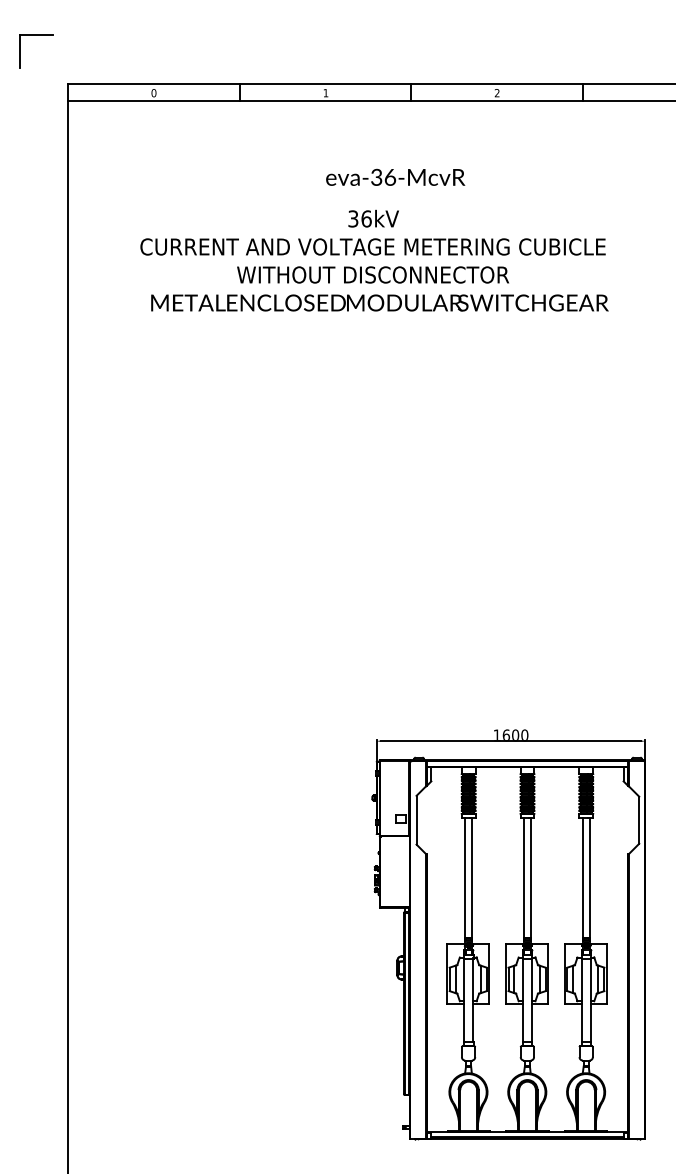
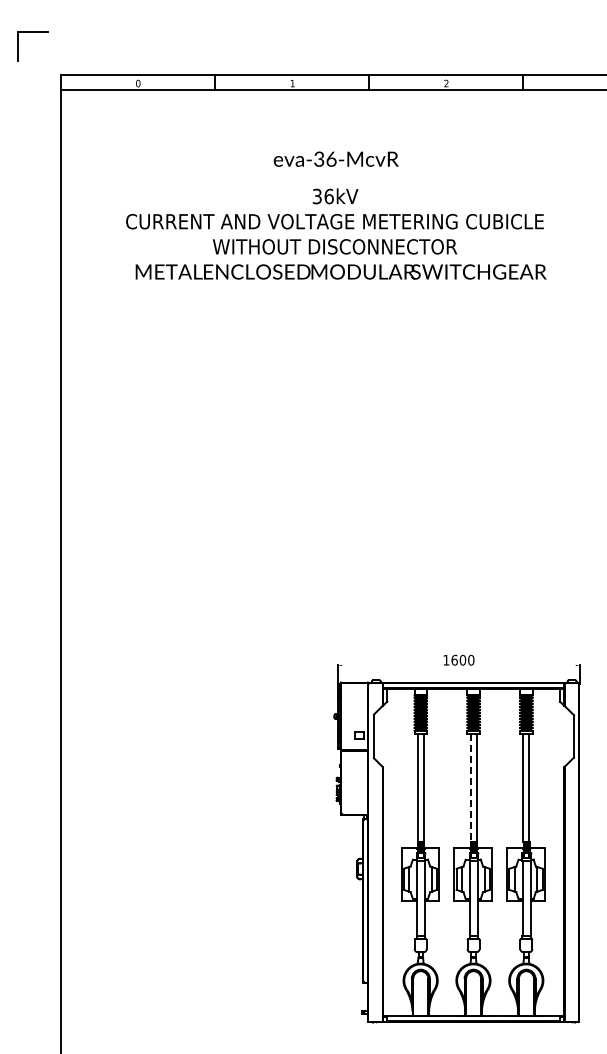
text: (394, 176) -> (335, 158), moved
line: (510, 741) -> (458, 665), removed
line: (523, 878) -> (470, 788), solid -> dashed

